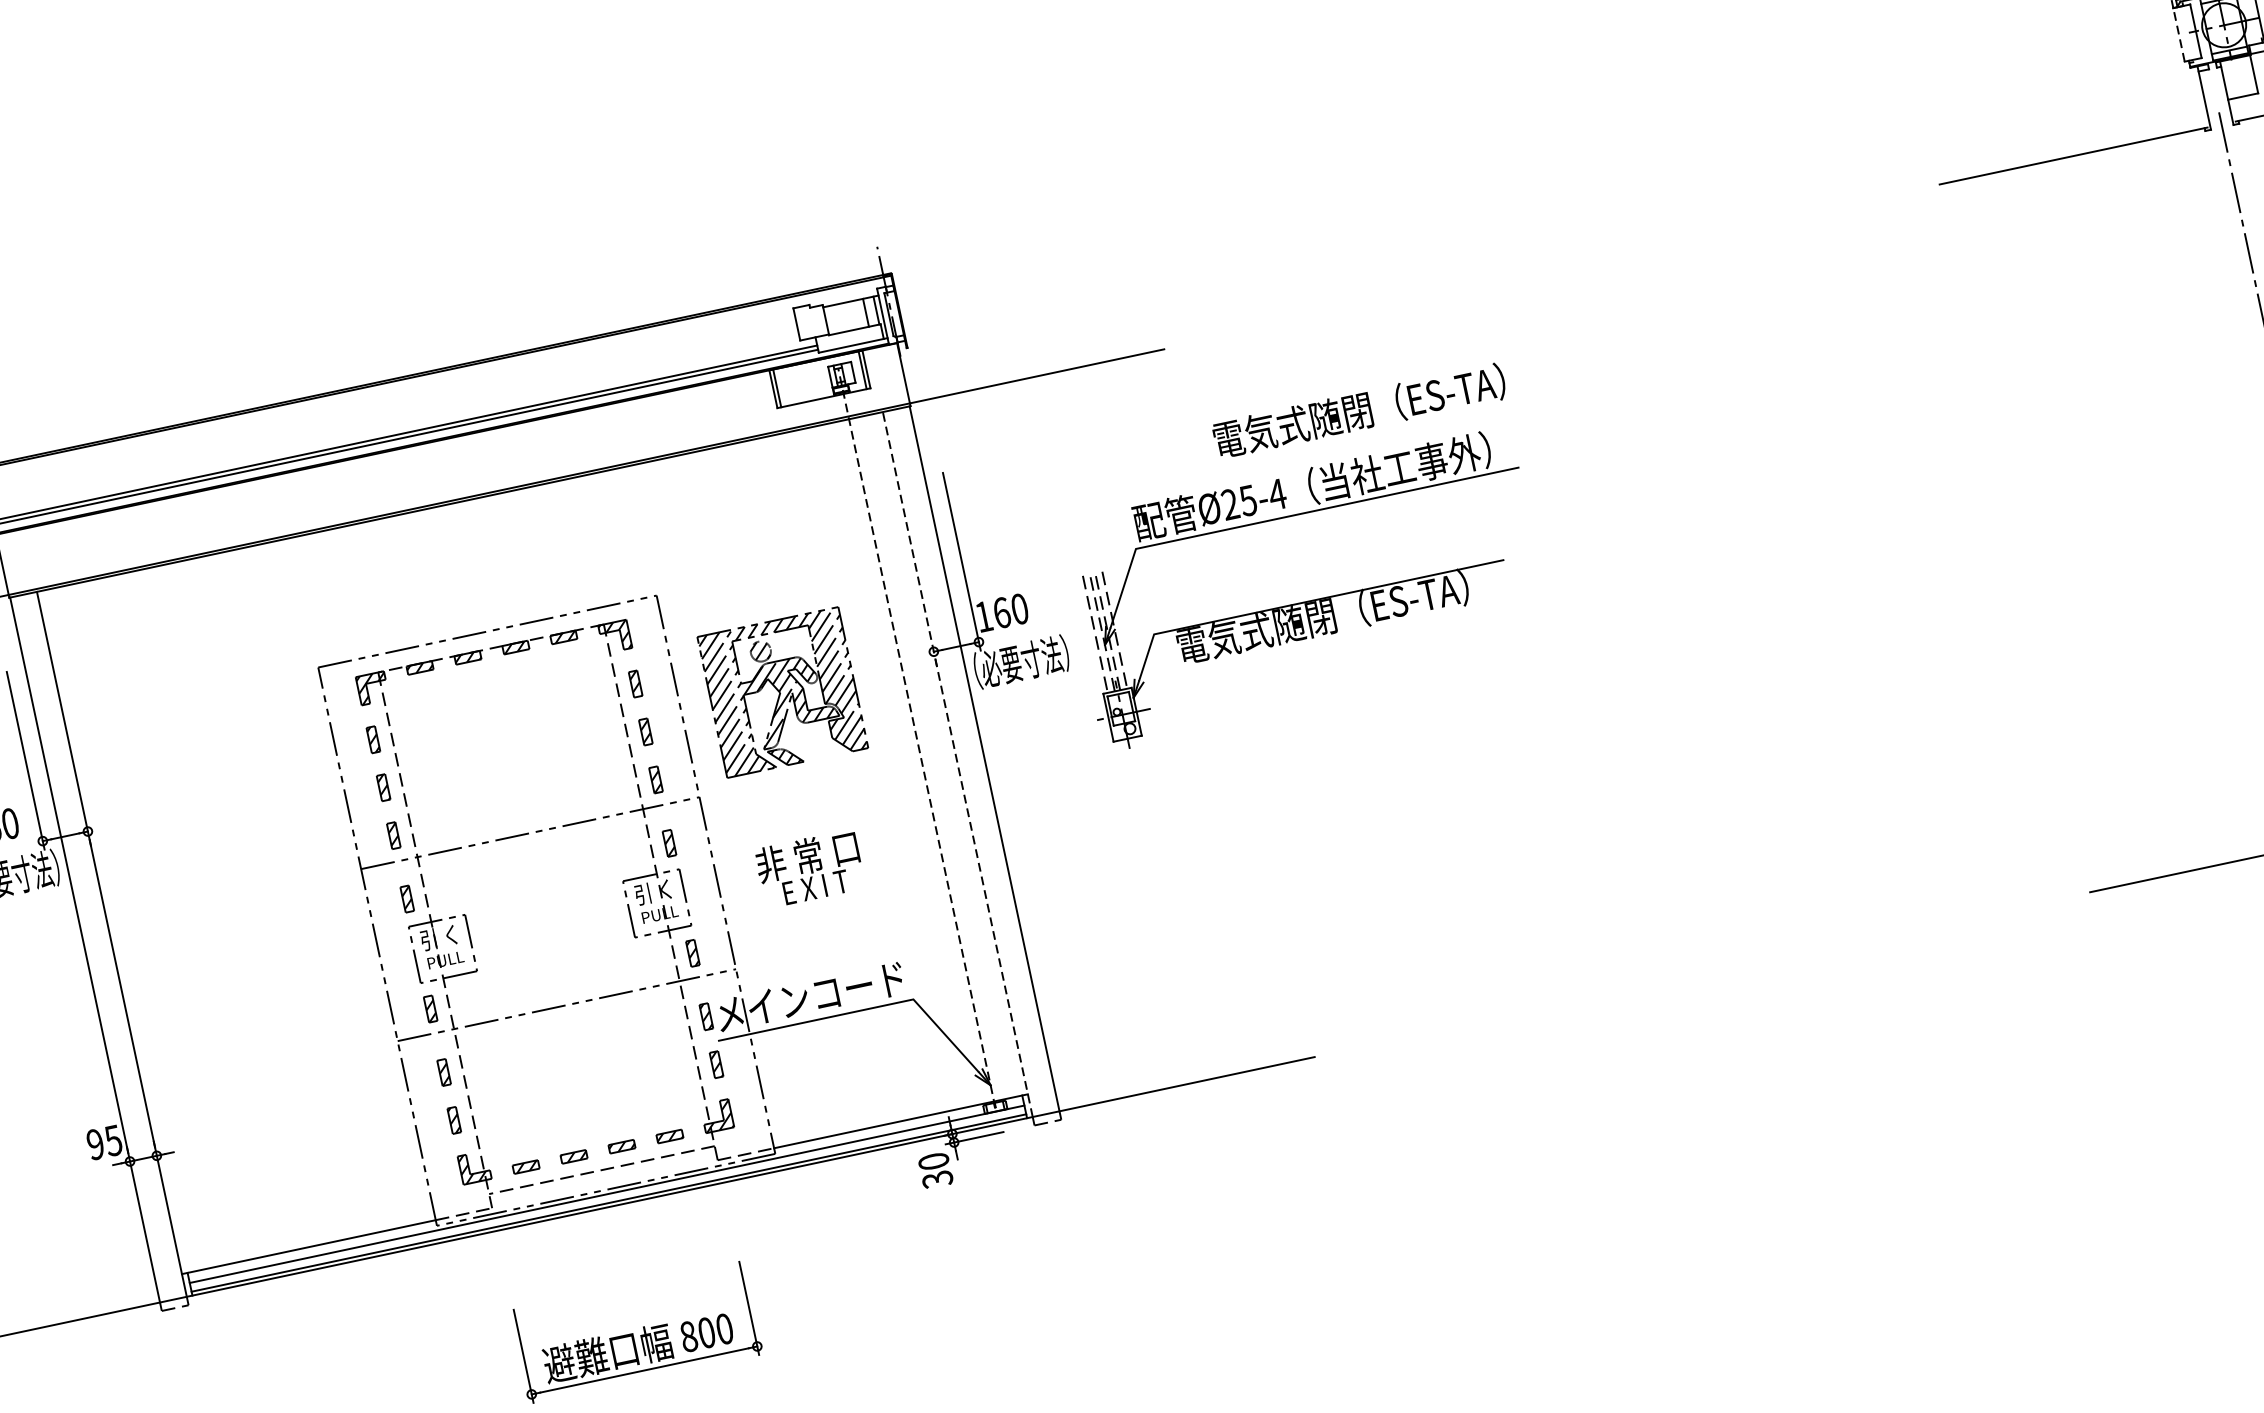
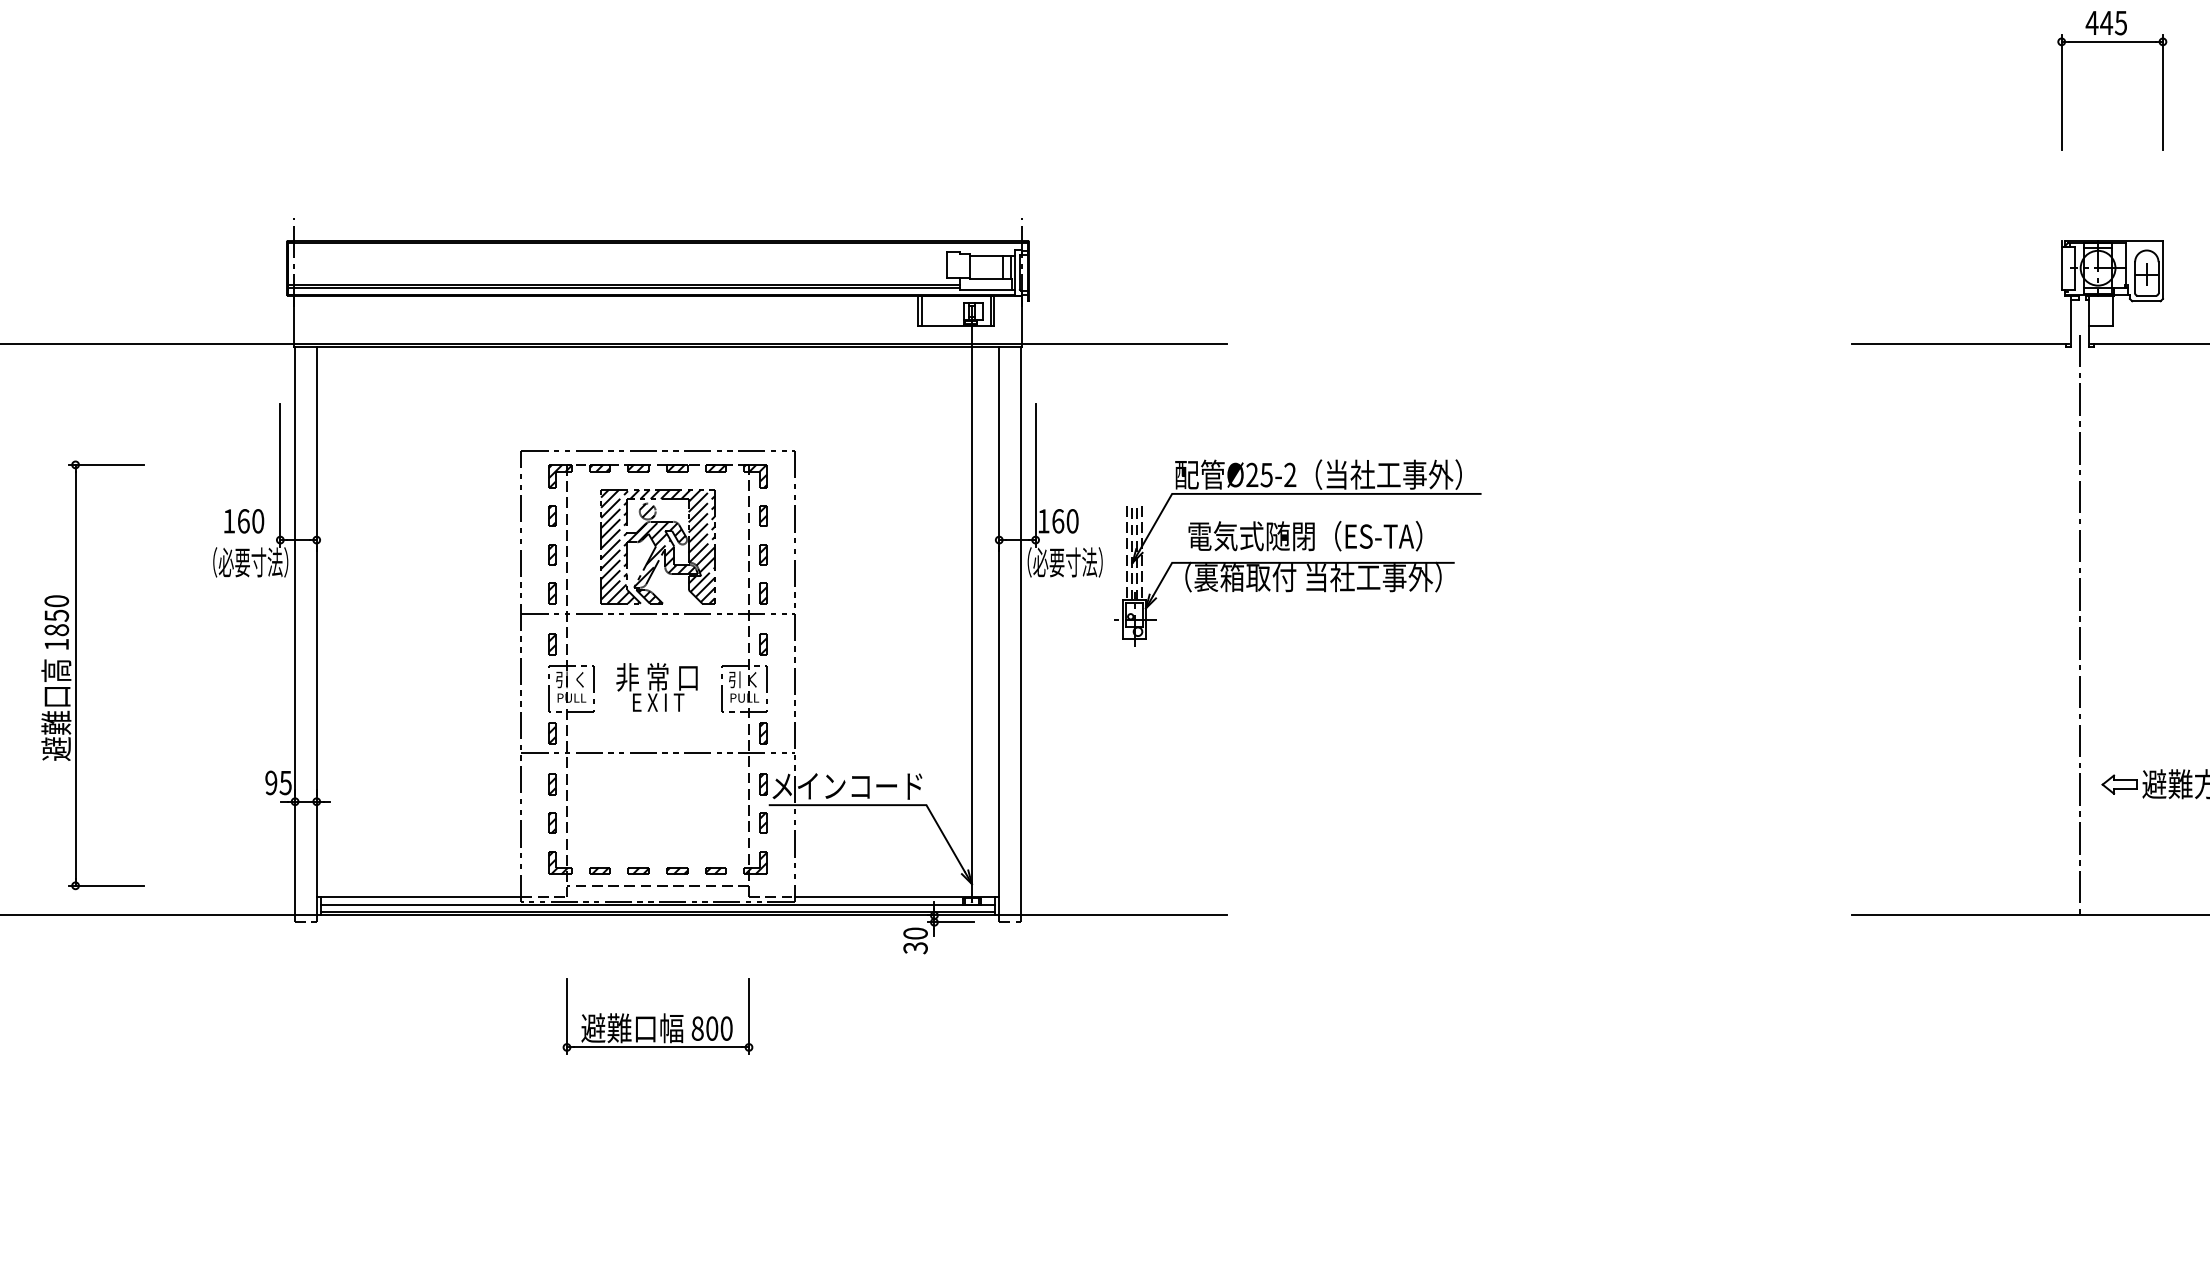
line: (2178, 35) -> (2061, 268), dashed -> solid
text: (1359, 410) -> (1305, 535), moved
text: (1276, 493) -> (1289, 474), Ø25-4 -> Ø25-2
text: (1332, 614) -> (1313, 576), 電気式随閉（ES-TA） -> （裏箱取付 当社工事外）
part: (782, 692) -> (657, 546), moved
line: (916, 737) -> (971, 603), dashed -> solid
line: (957, 763) -> (999, 630), dashed -> solid
text: (809, 869) -> (656, 687), moved

